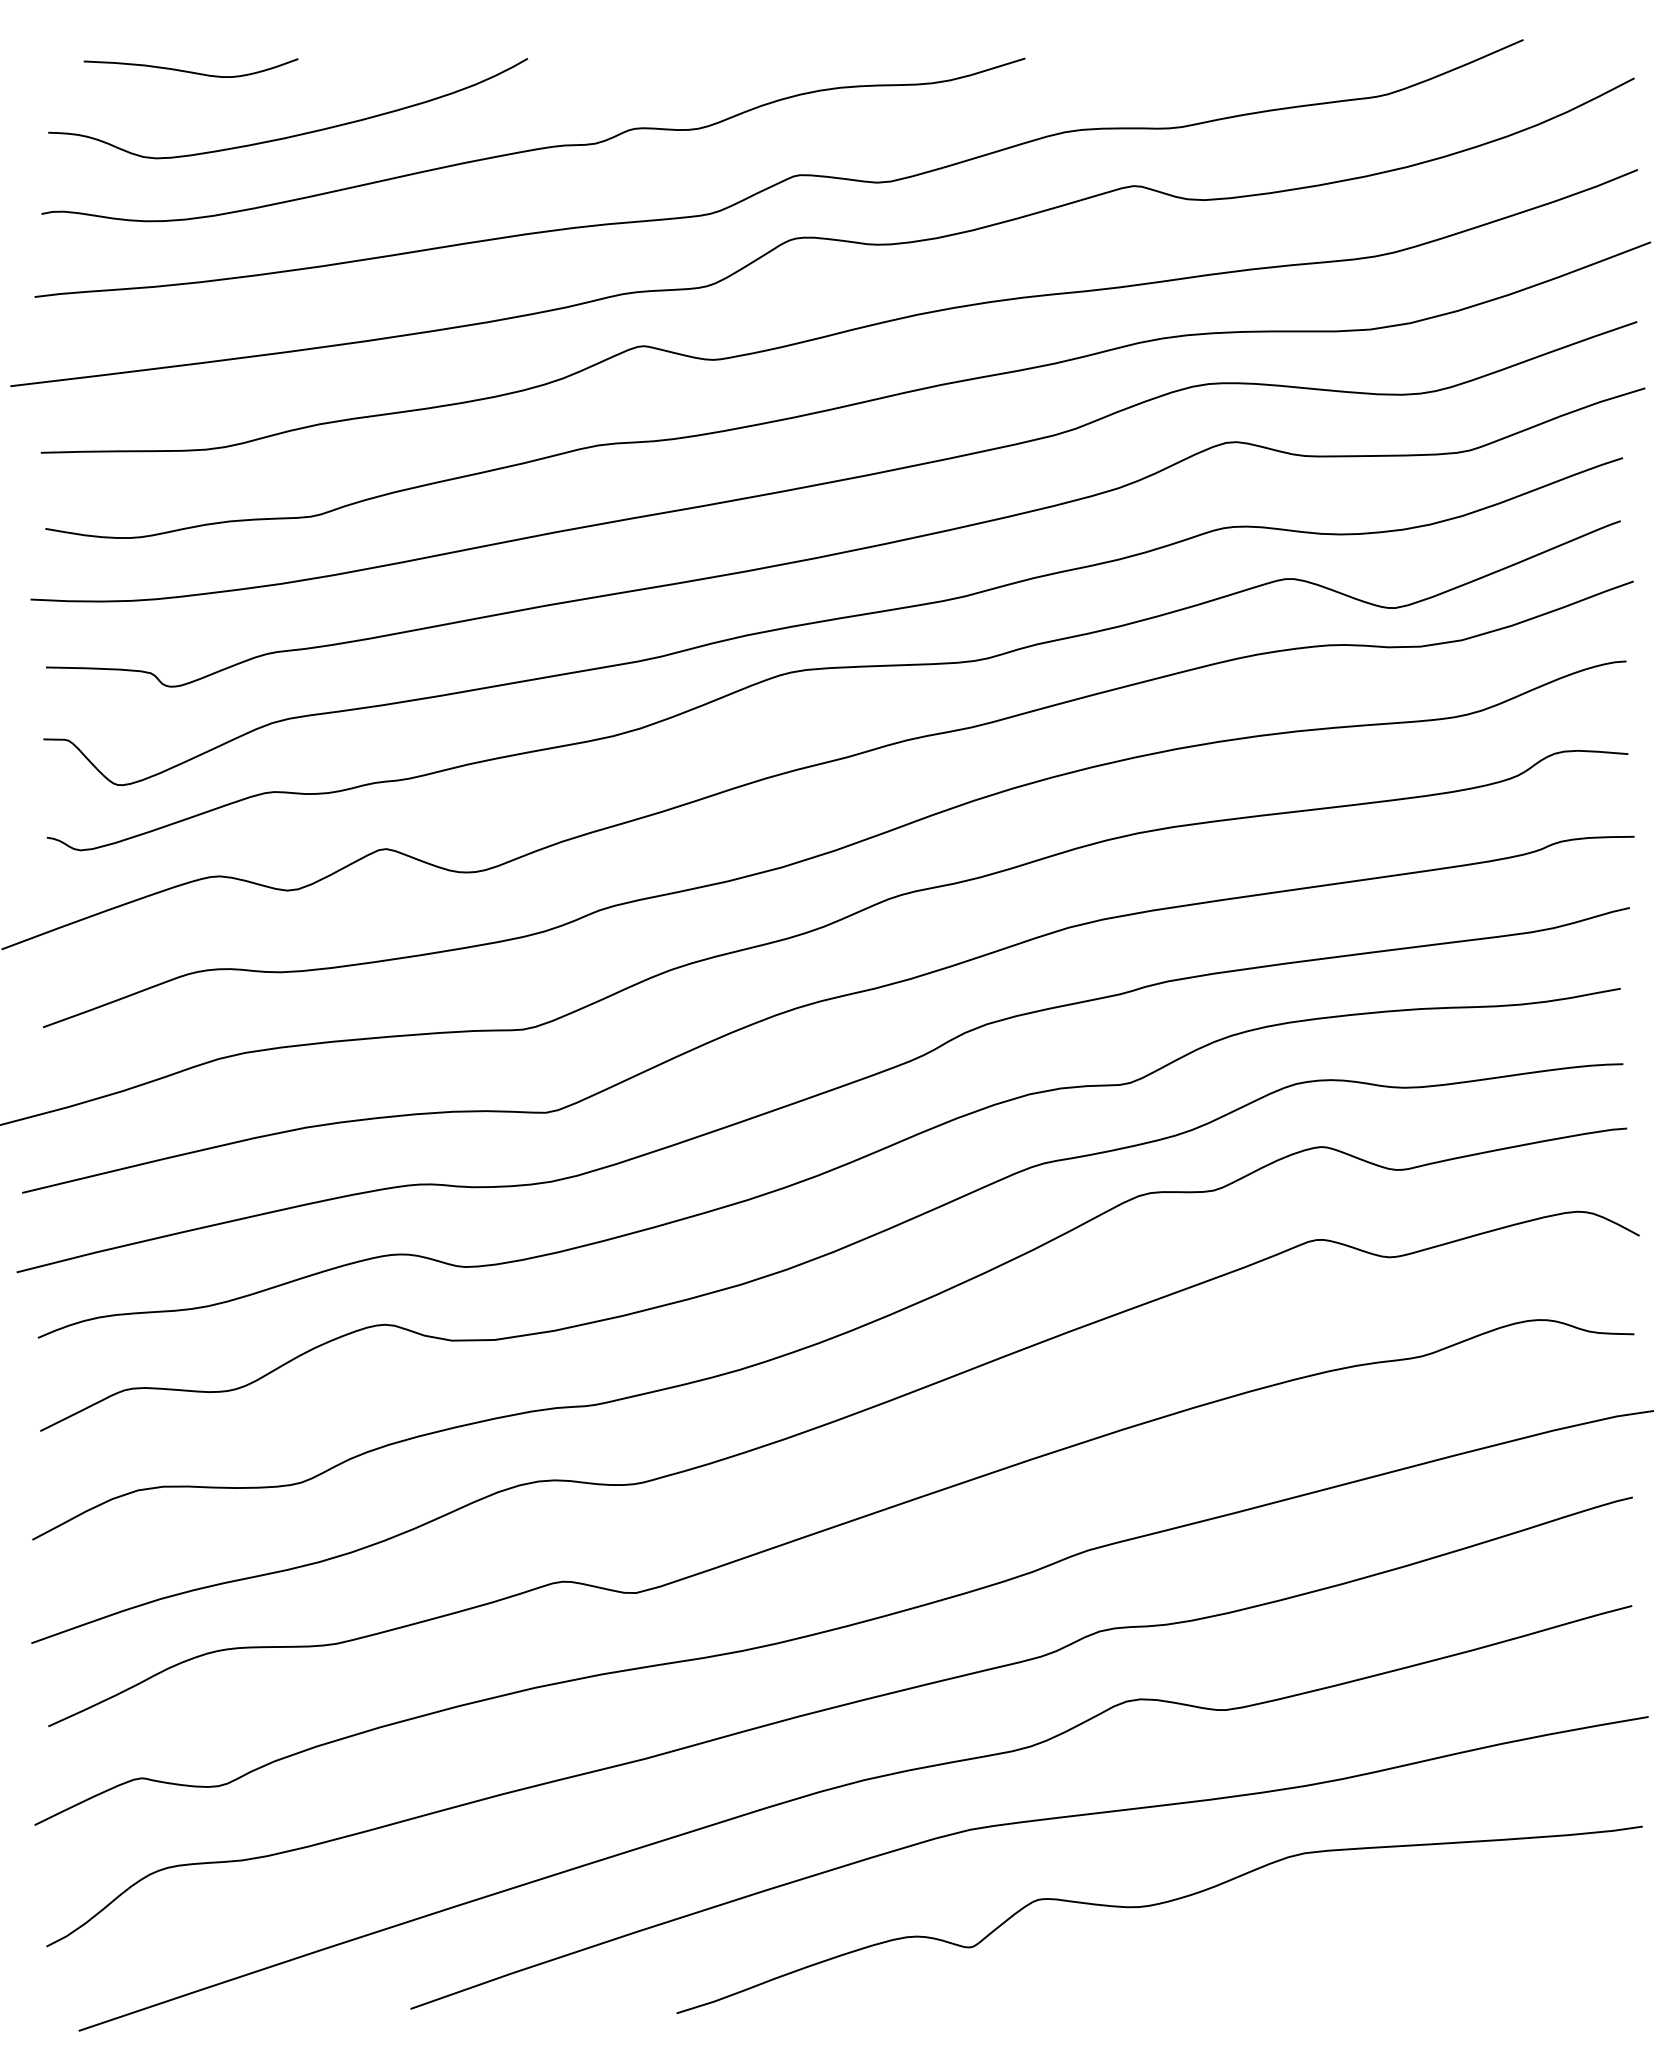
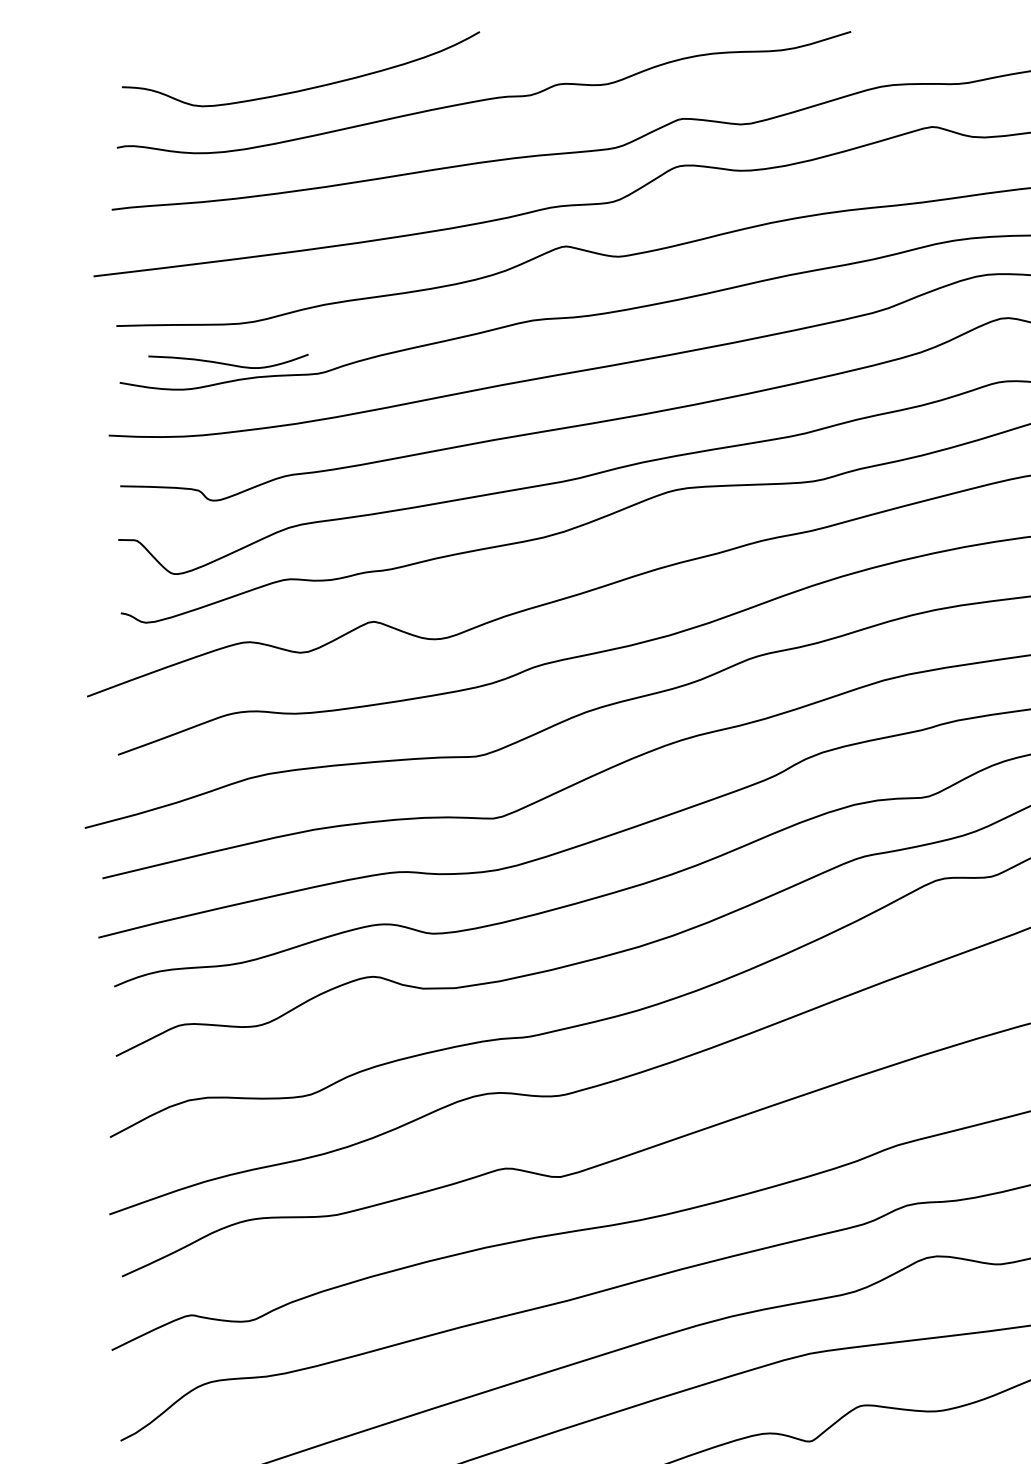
curve: (190, 71) -> (228, 363), moved

